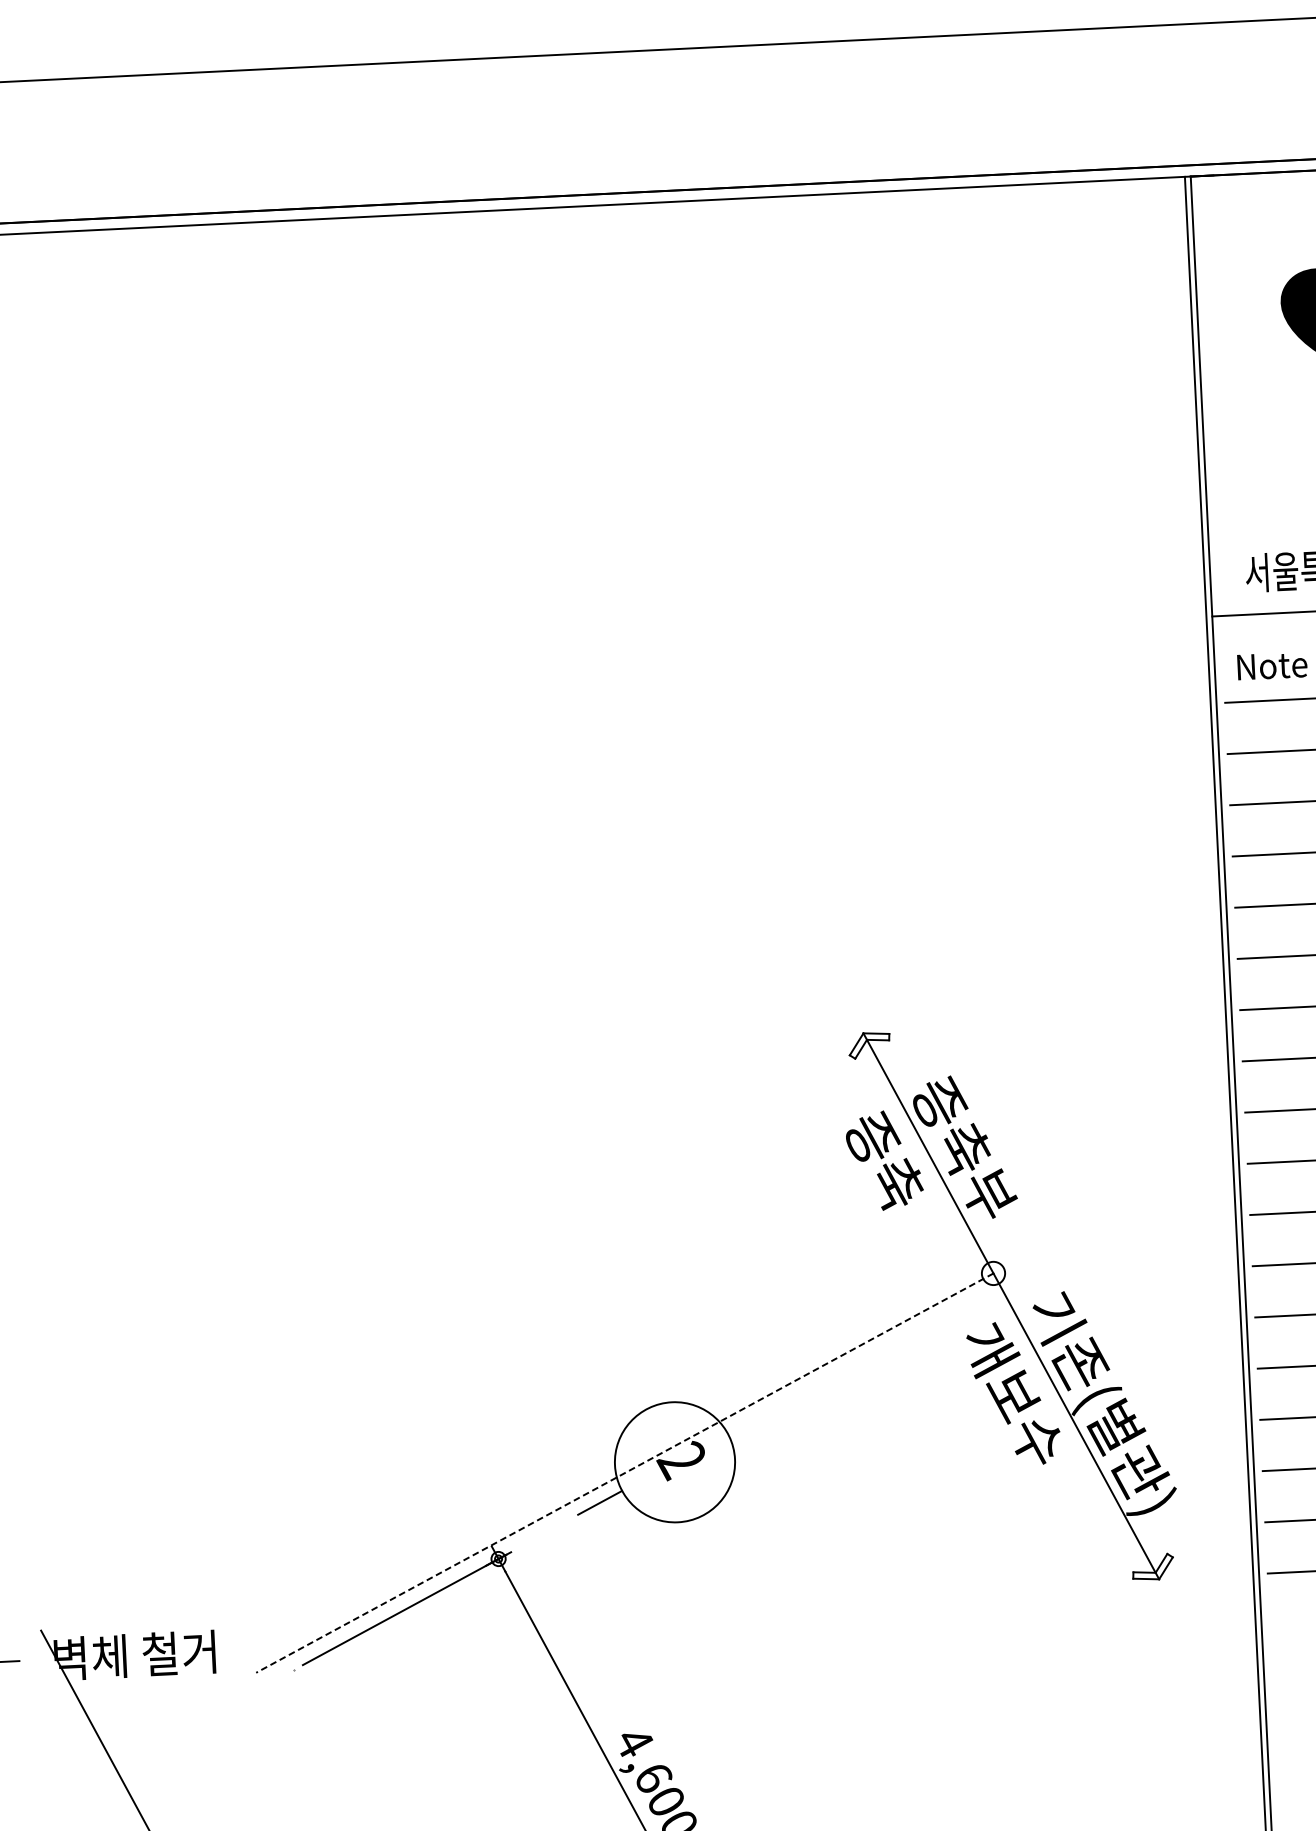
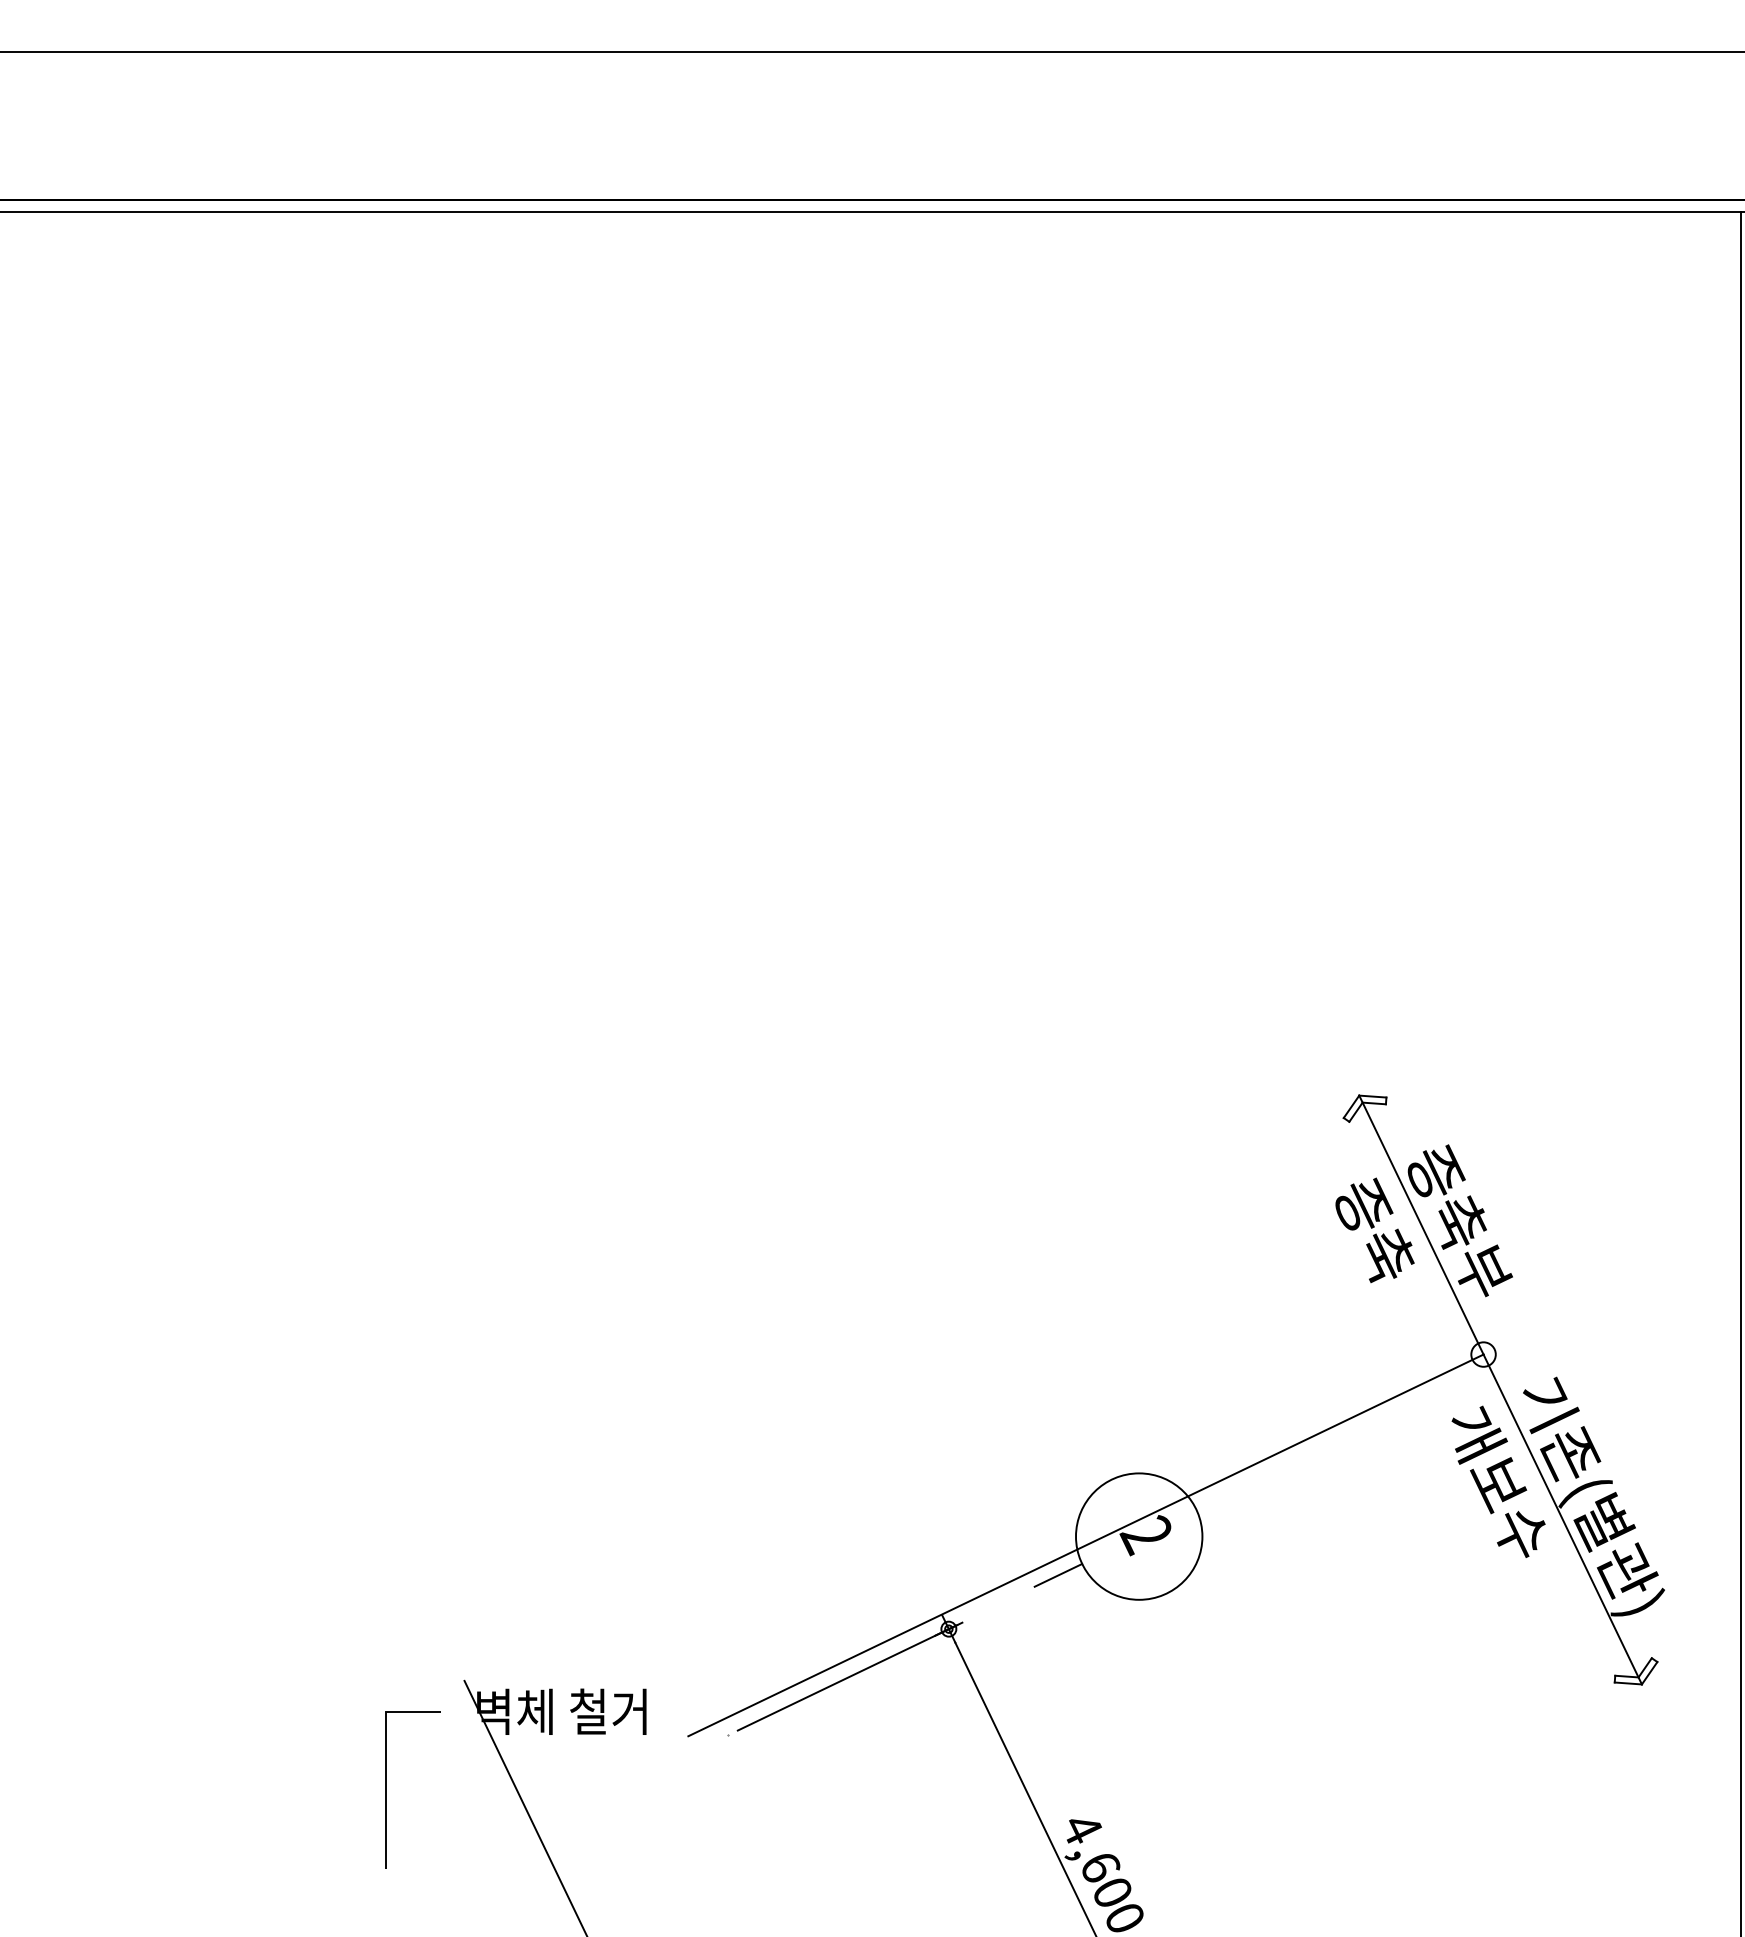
line: (624, 1473) -> (1085, 1545), dashed -> solid

